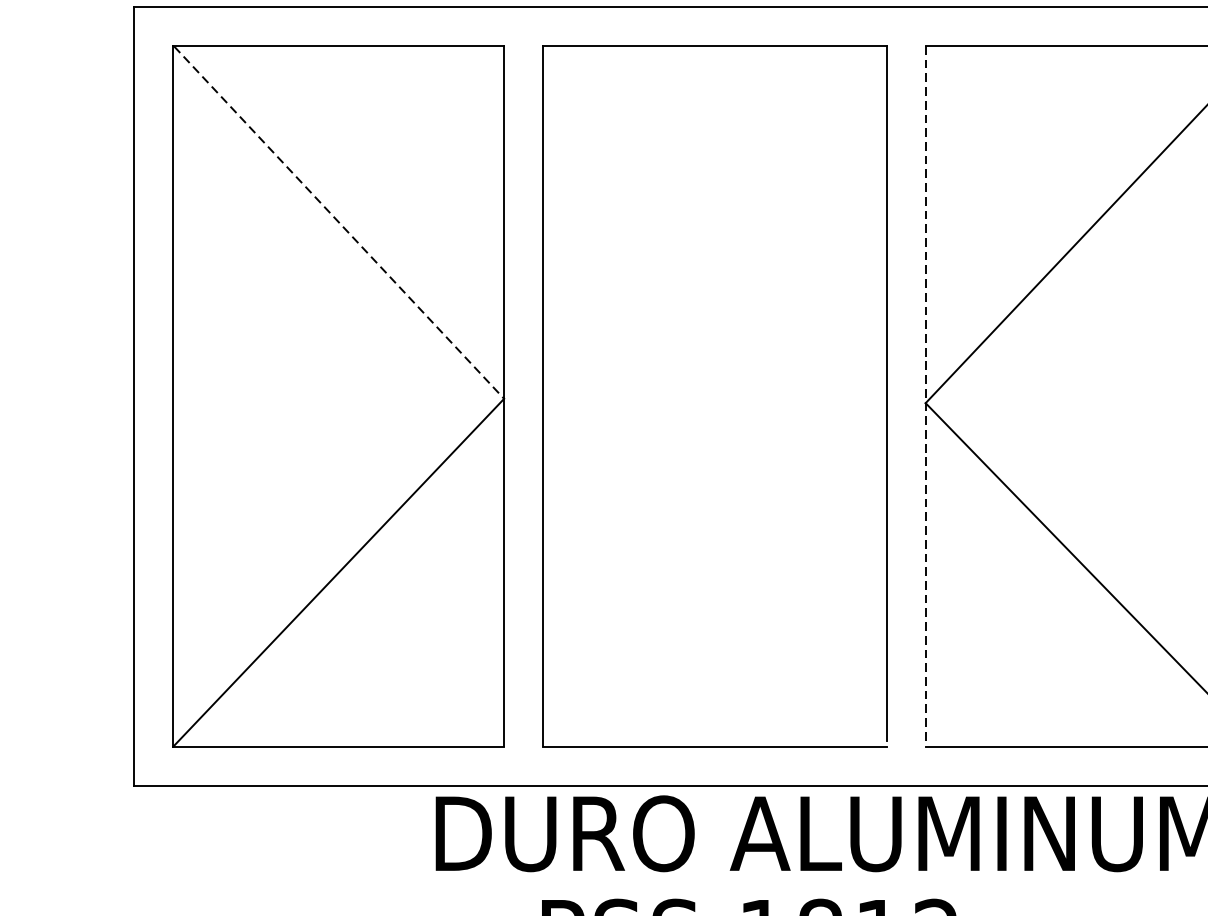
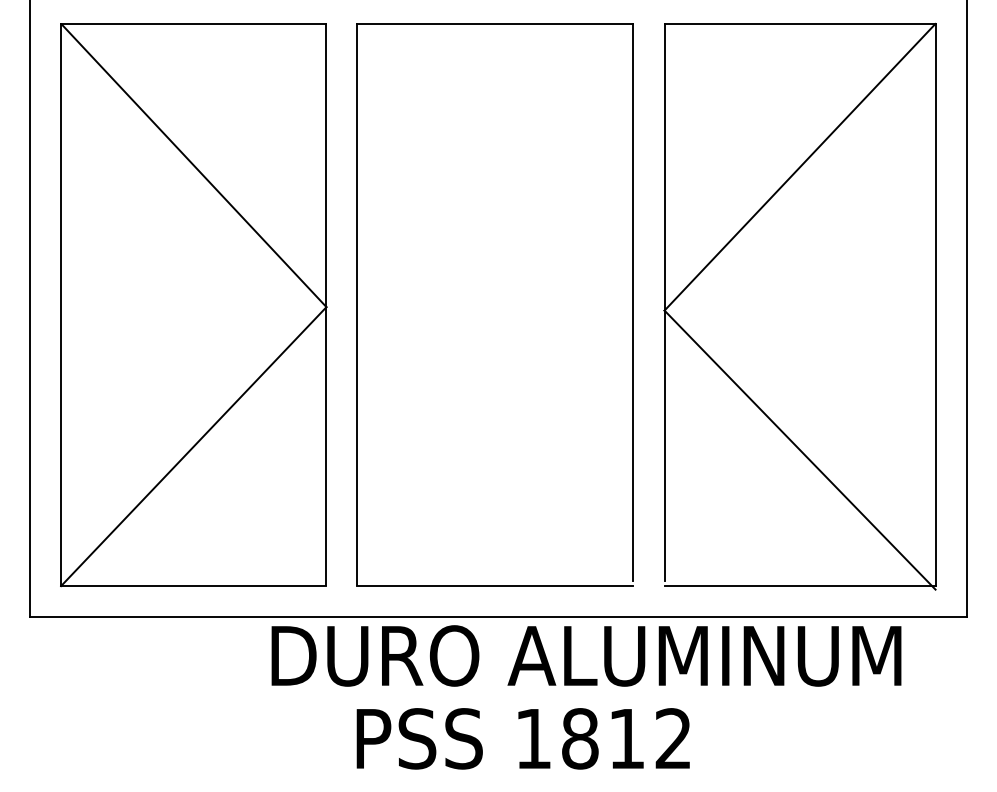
line: (339, 222) -> (194, 165), dashed -> solid
line: (925, 393) -> (664, 302), dashed -> solid

